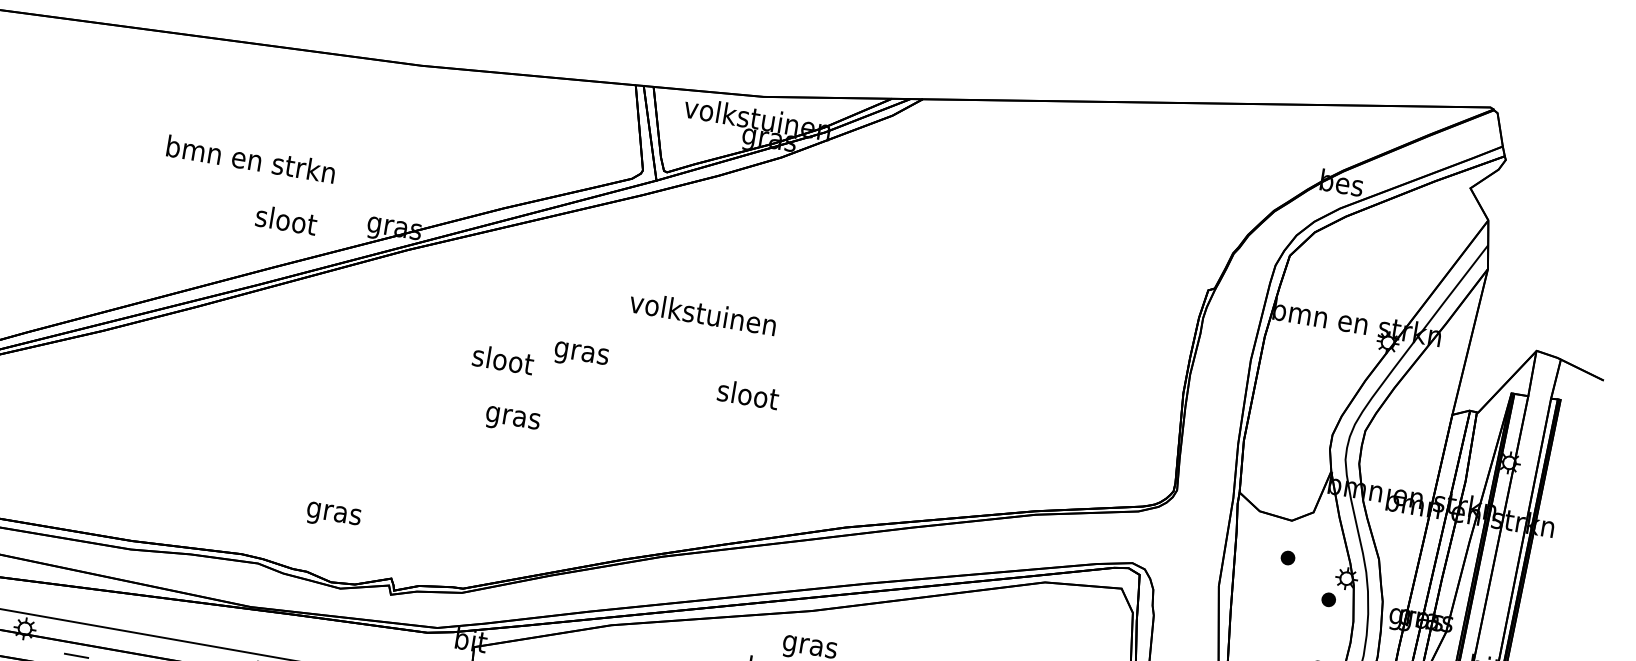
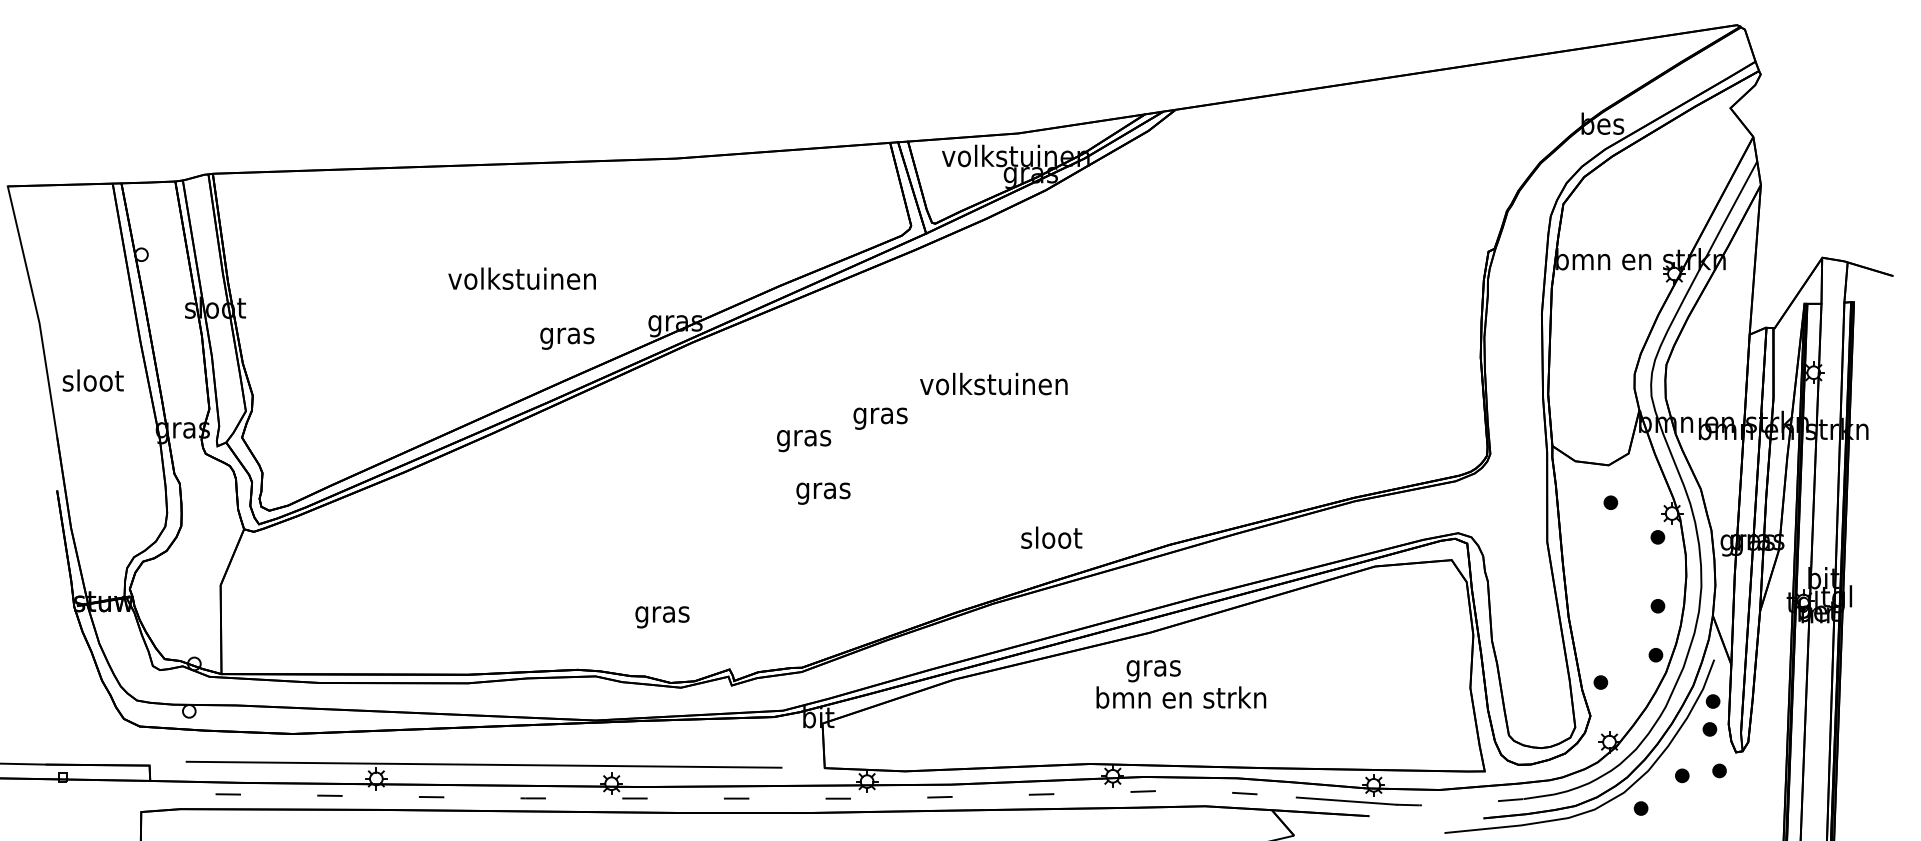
text: (250, 159) -> (522, 278), bmn en strkn -> volkstuinen
text: (285, 222) -> (567, 335), sloot -> gras
text: (702, 312) -> (993, 383), moved
text: (501, 362) -> (803, 438), sloot -> gras
text: (748, 394) -> (1051, 537), moved

